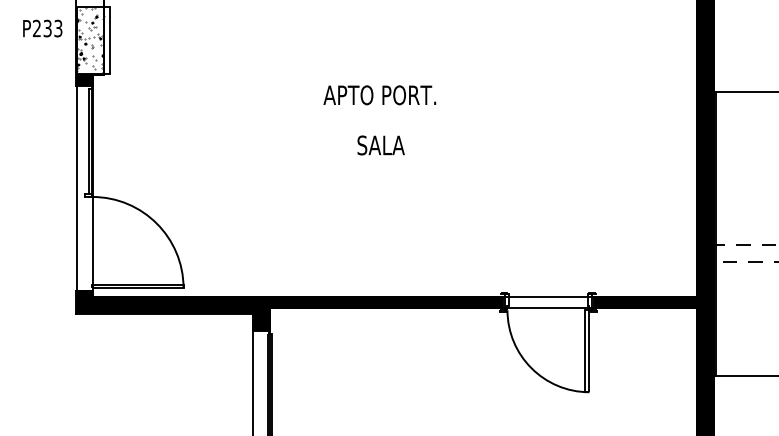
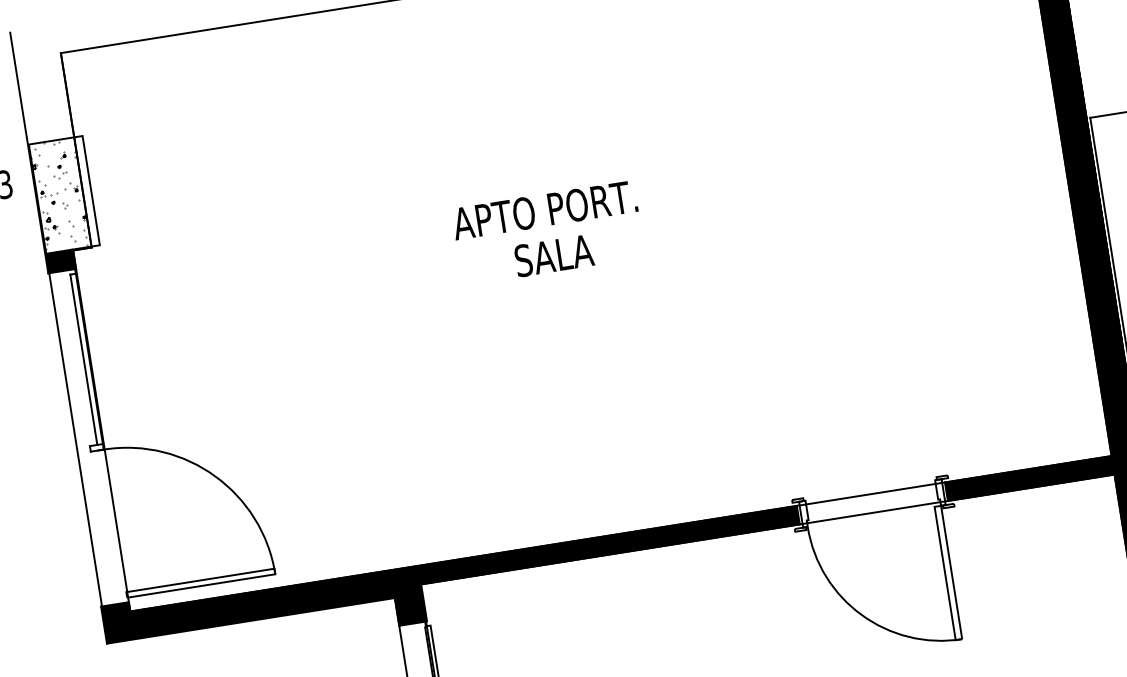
text: (380, 145) -> (553, 255), moved

